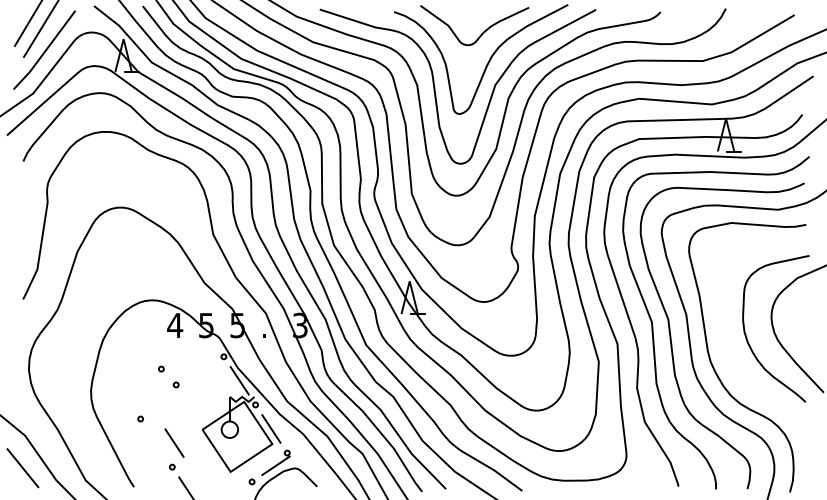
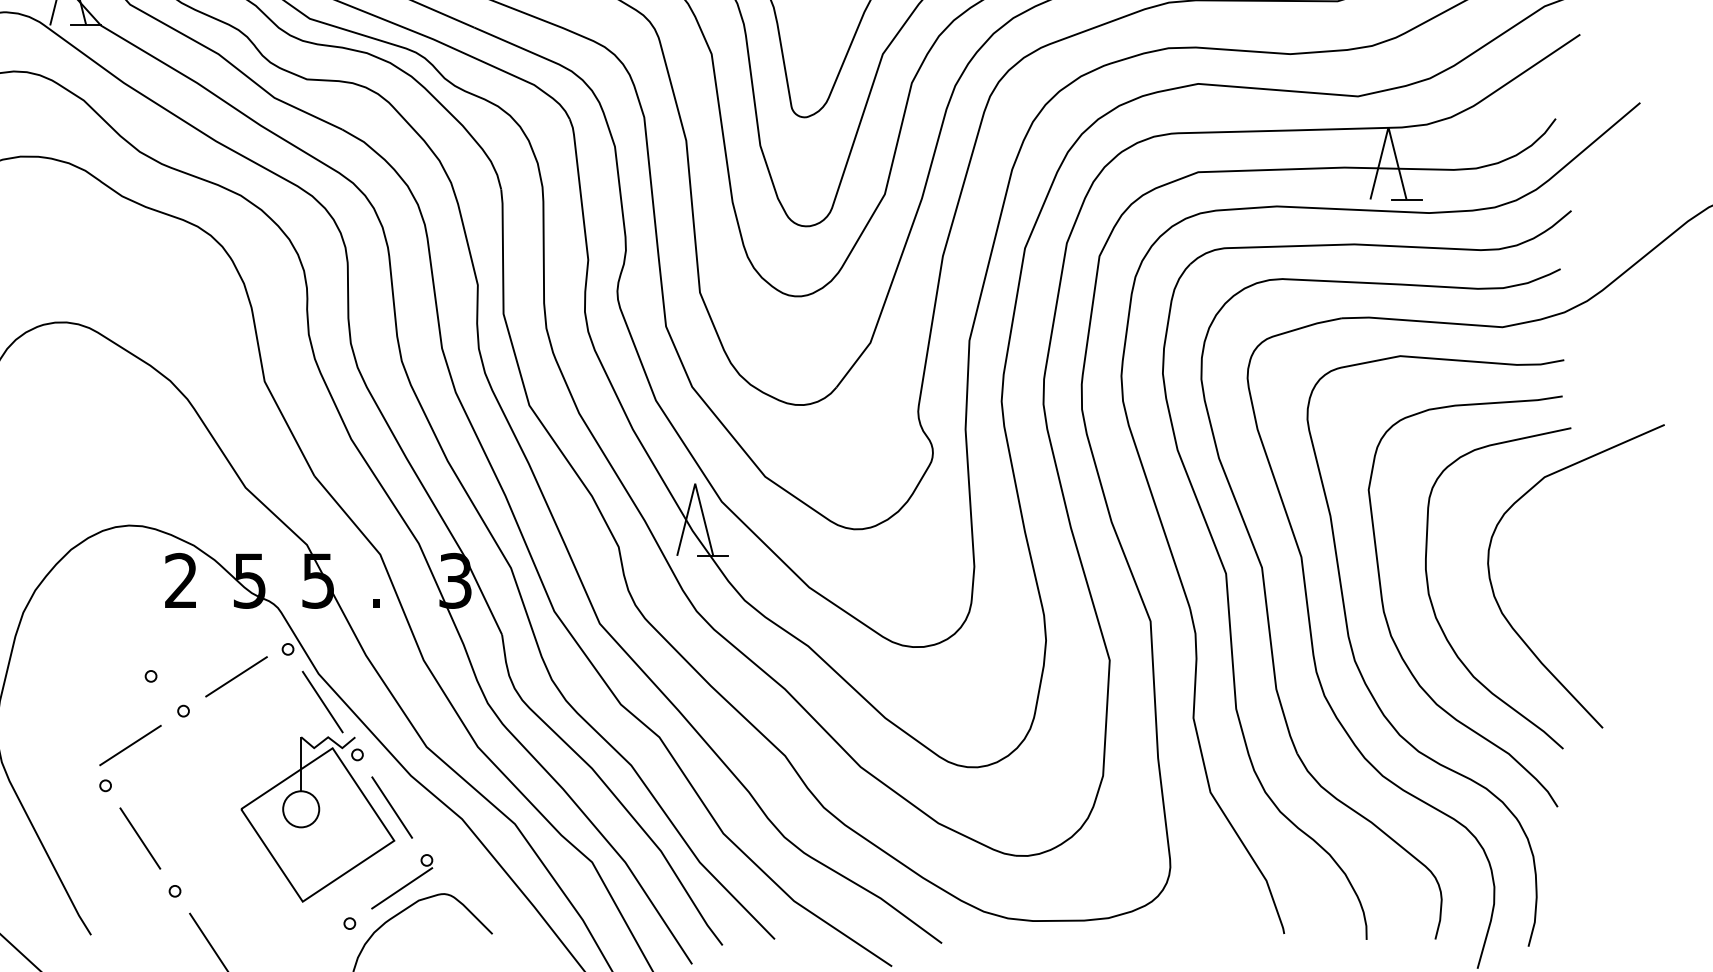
text: (175, 324) -> (181, 578), 4 -> 2
curve: (726, 344) -> (1389, 622), added
line: (200, 369) -> (236, 677), added
line: (151, 400) -> (129, 745), added
line: (174, 442) -> (140, 837), moved

